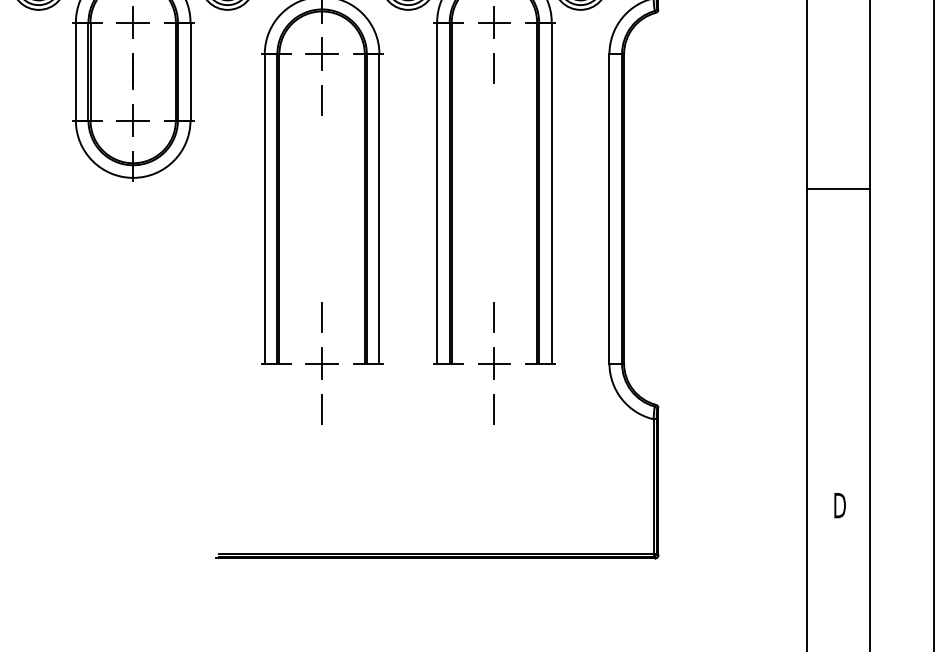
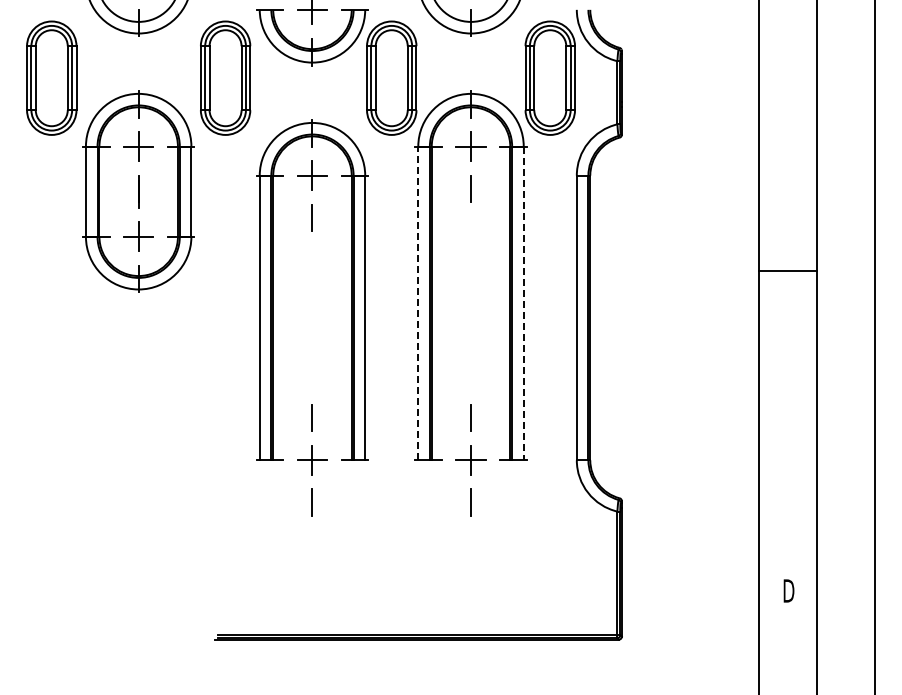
line: (838, 188) -> (787, 270), moved
line: (437, 193) -> (418, 303), solid -> dashed
line: (551, 193) -> (523, 303), solid -> dashed

